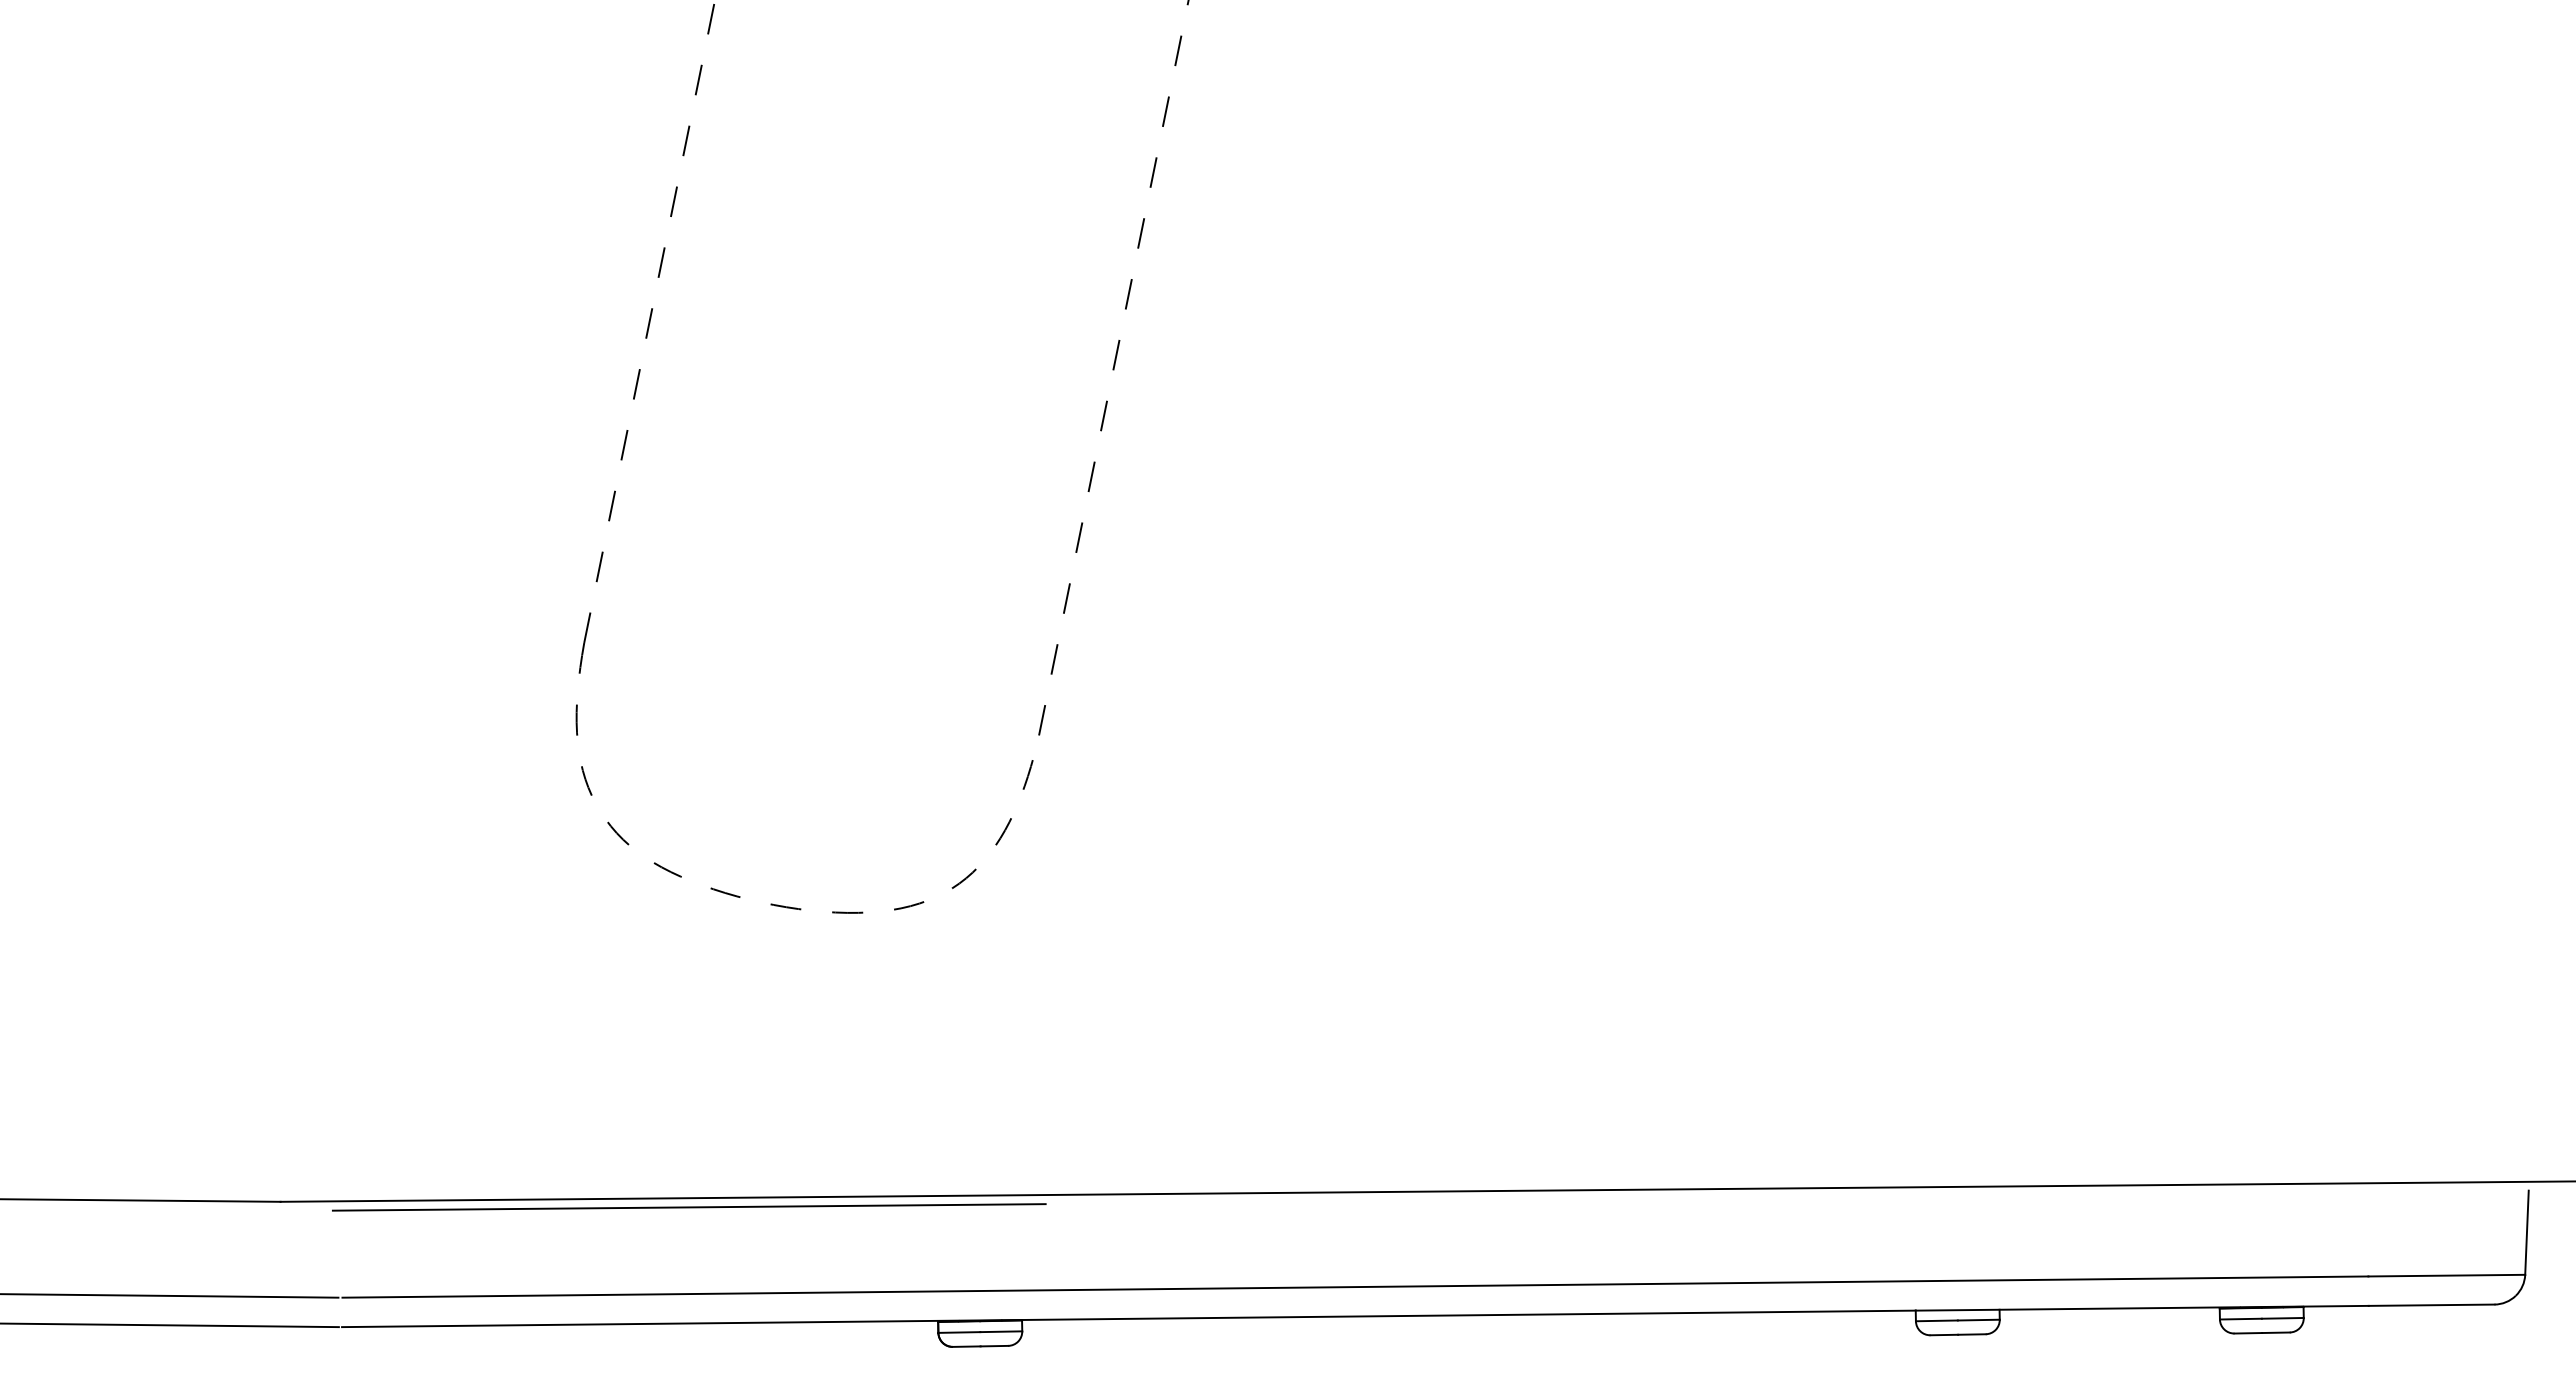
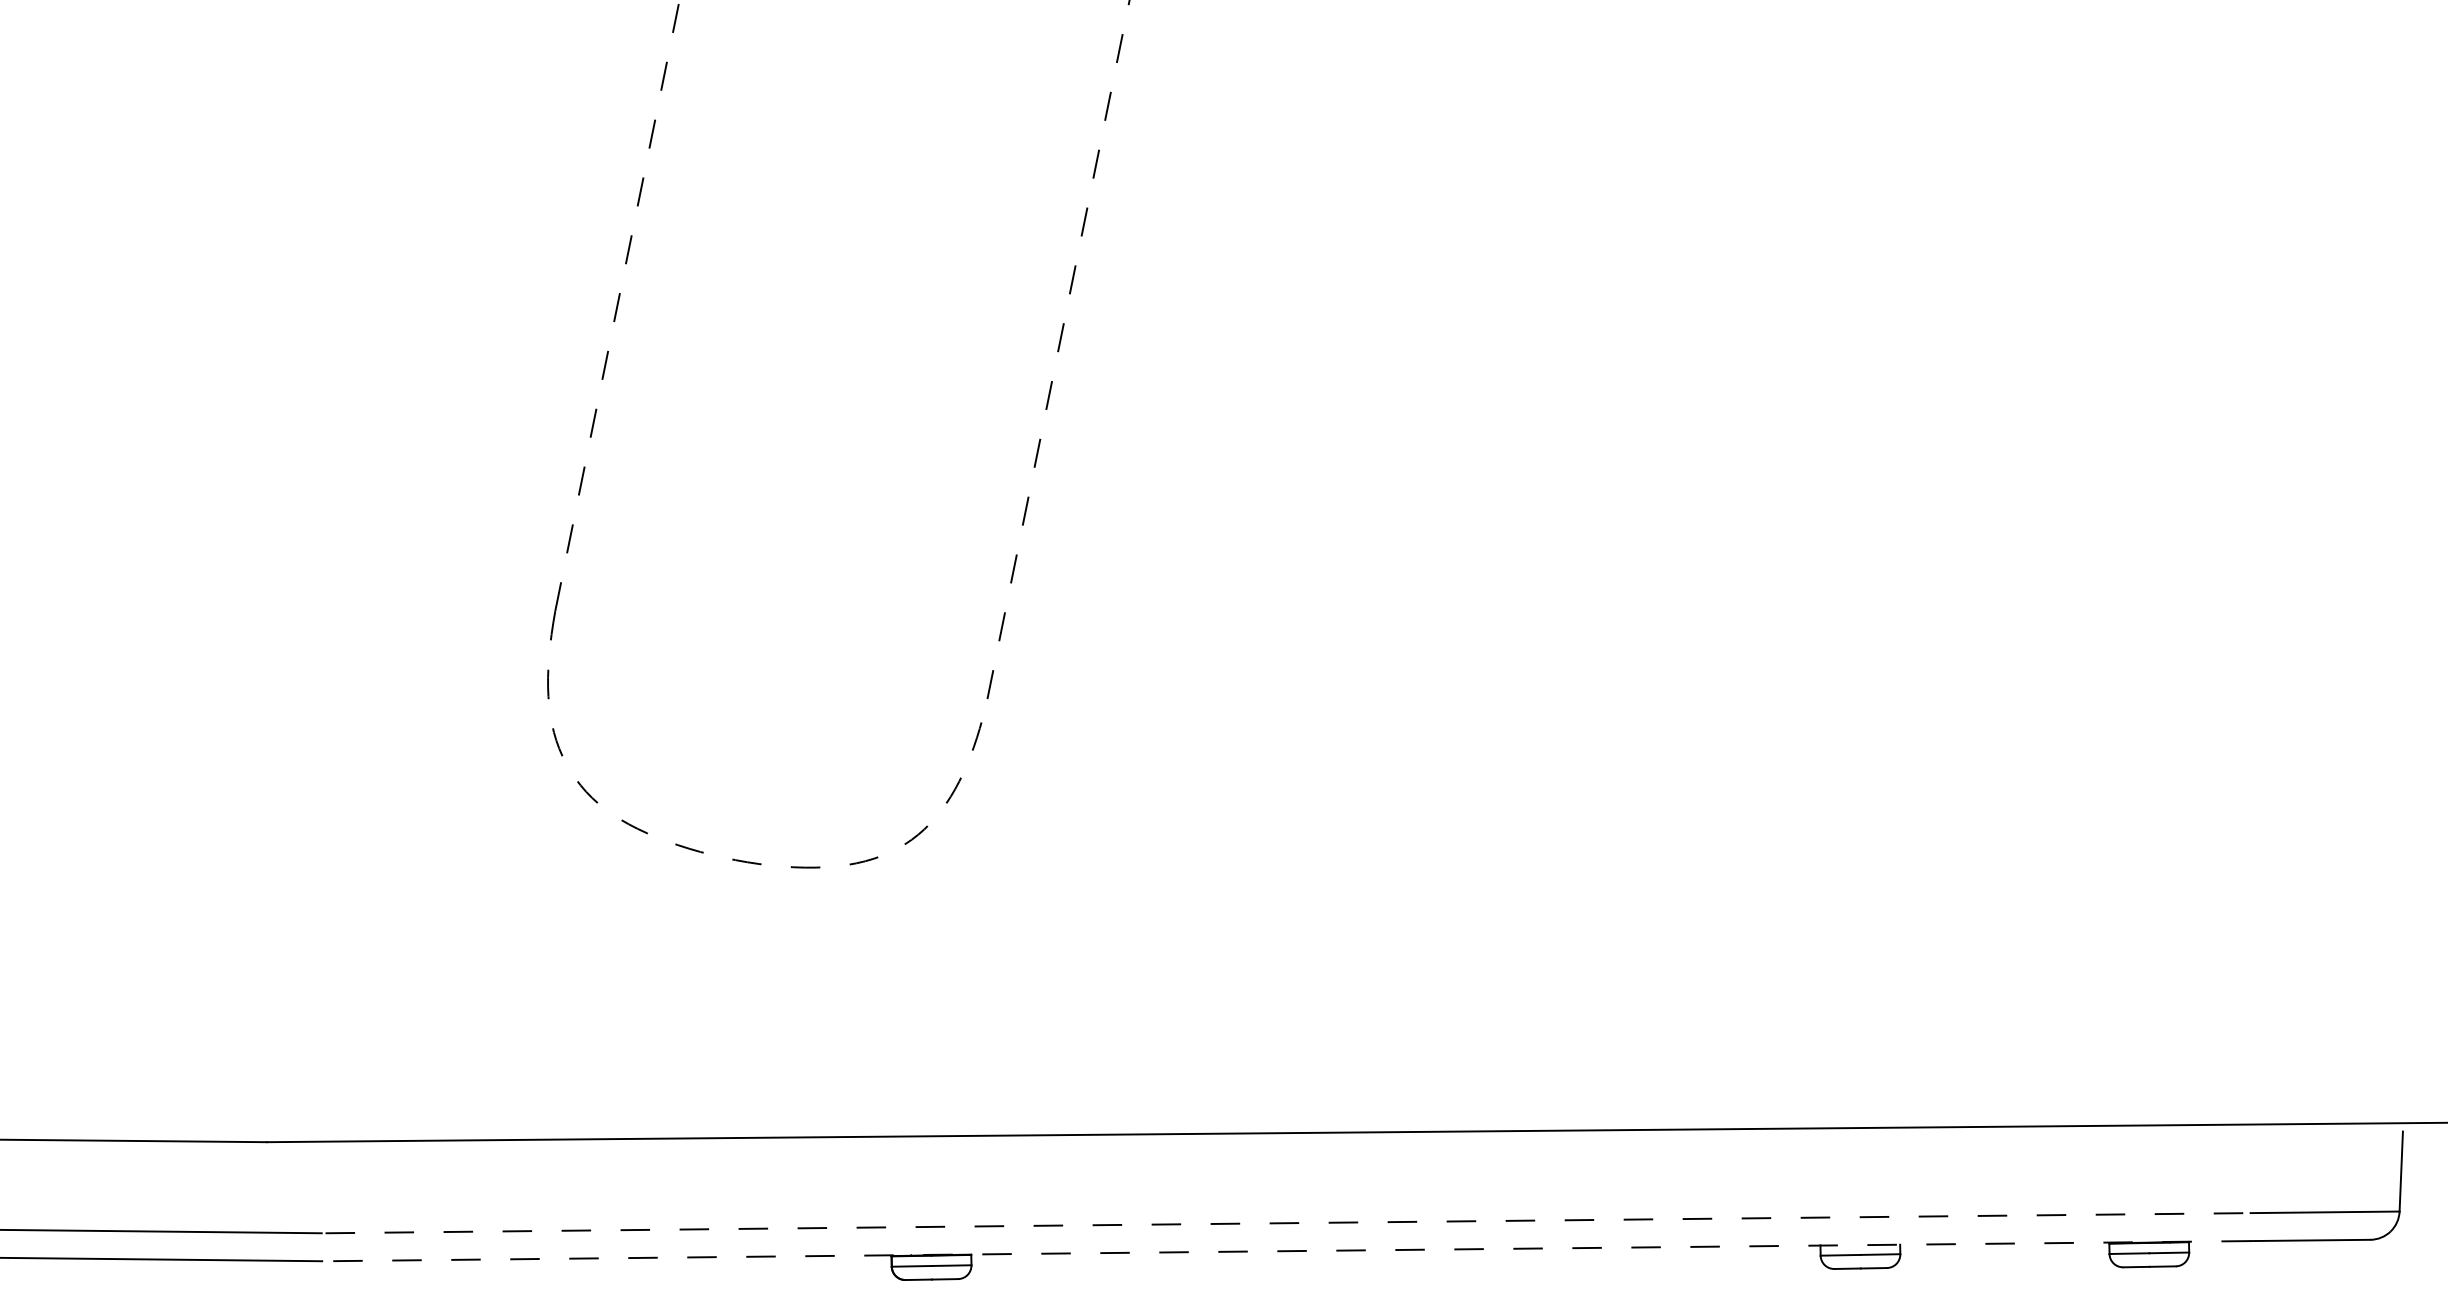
line: (688, 1207) -> (654, 1147), removed
line: (1355, 1287) -> (1288, 1223), solid -> dashed
line: (1354, 1316) -> (1287, 1251), solid -> dashed

